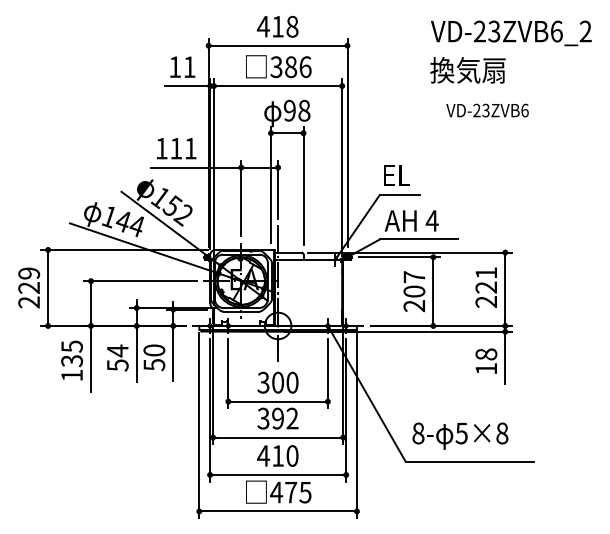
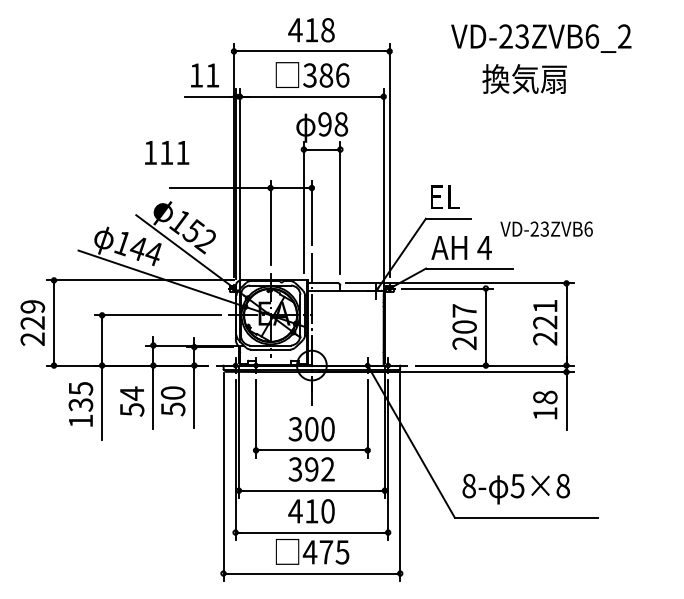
text: (511, 33) -> (541, 38), moved
text: (487, 109) -> (546, 228), moved
text: (176, 148) -> (167, 152), moved

